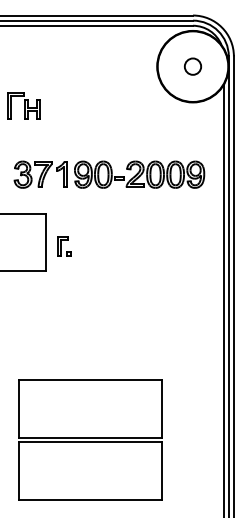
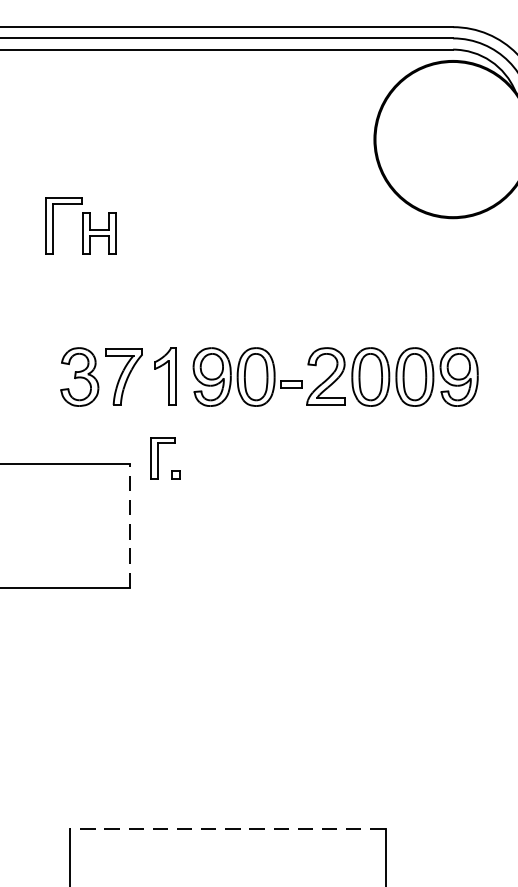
circle: (192, 66) -> (451, 139), removed
line: (46, 242) -> (131, 525), solid -> dashed
part: (64, 246) -> (166, 457), moved
line: (90, 380) -> (227, 829), solid -> dashed

